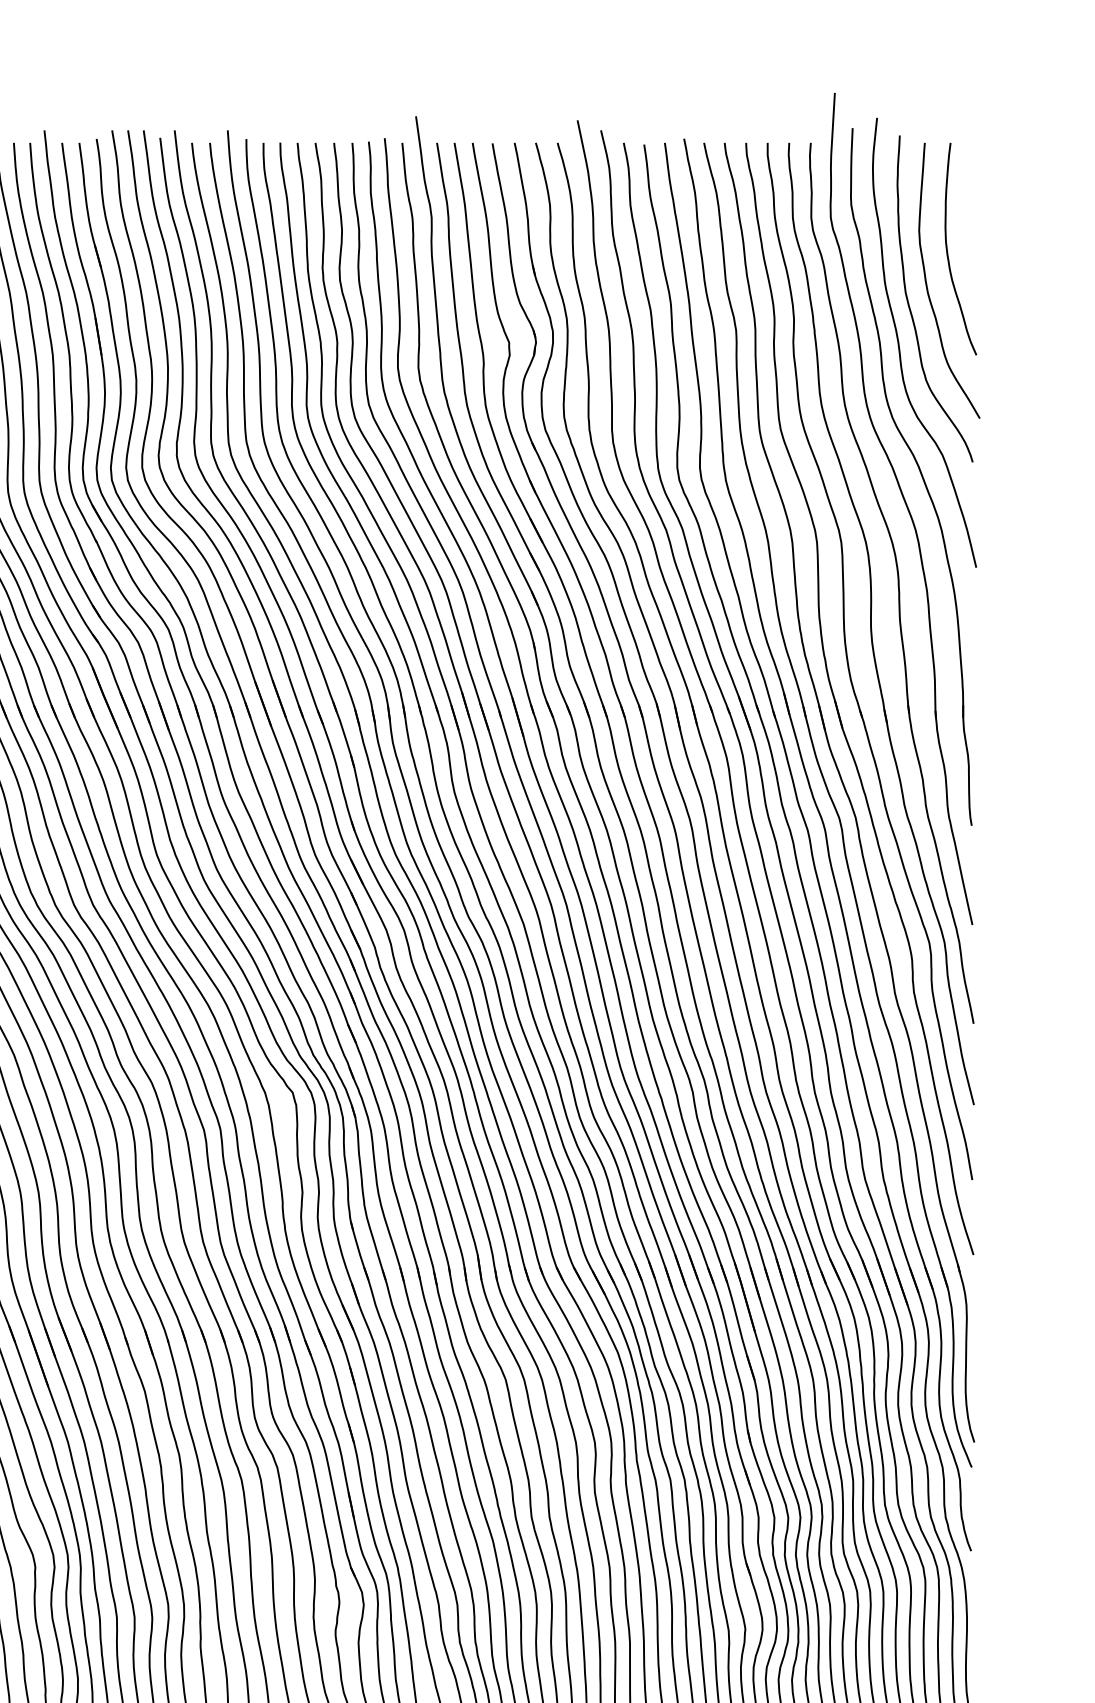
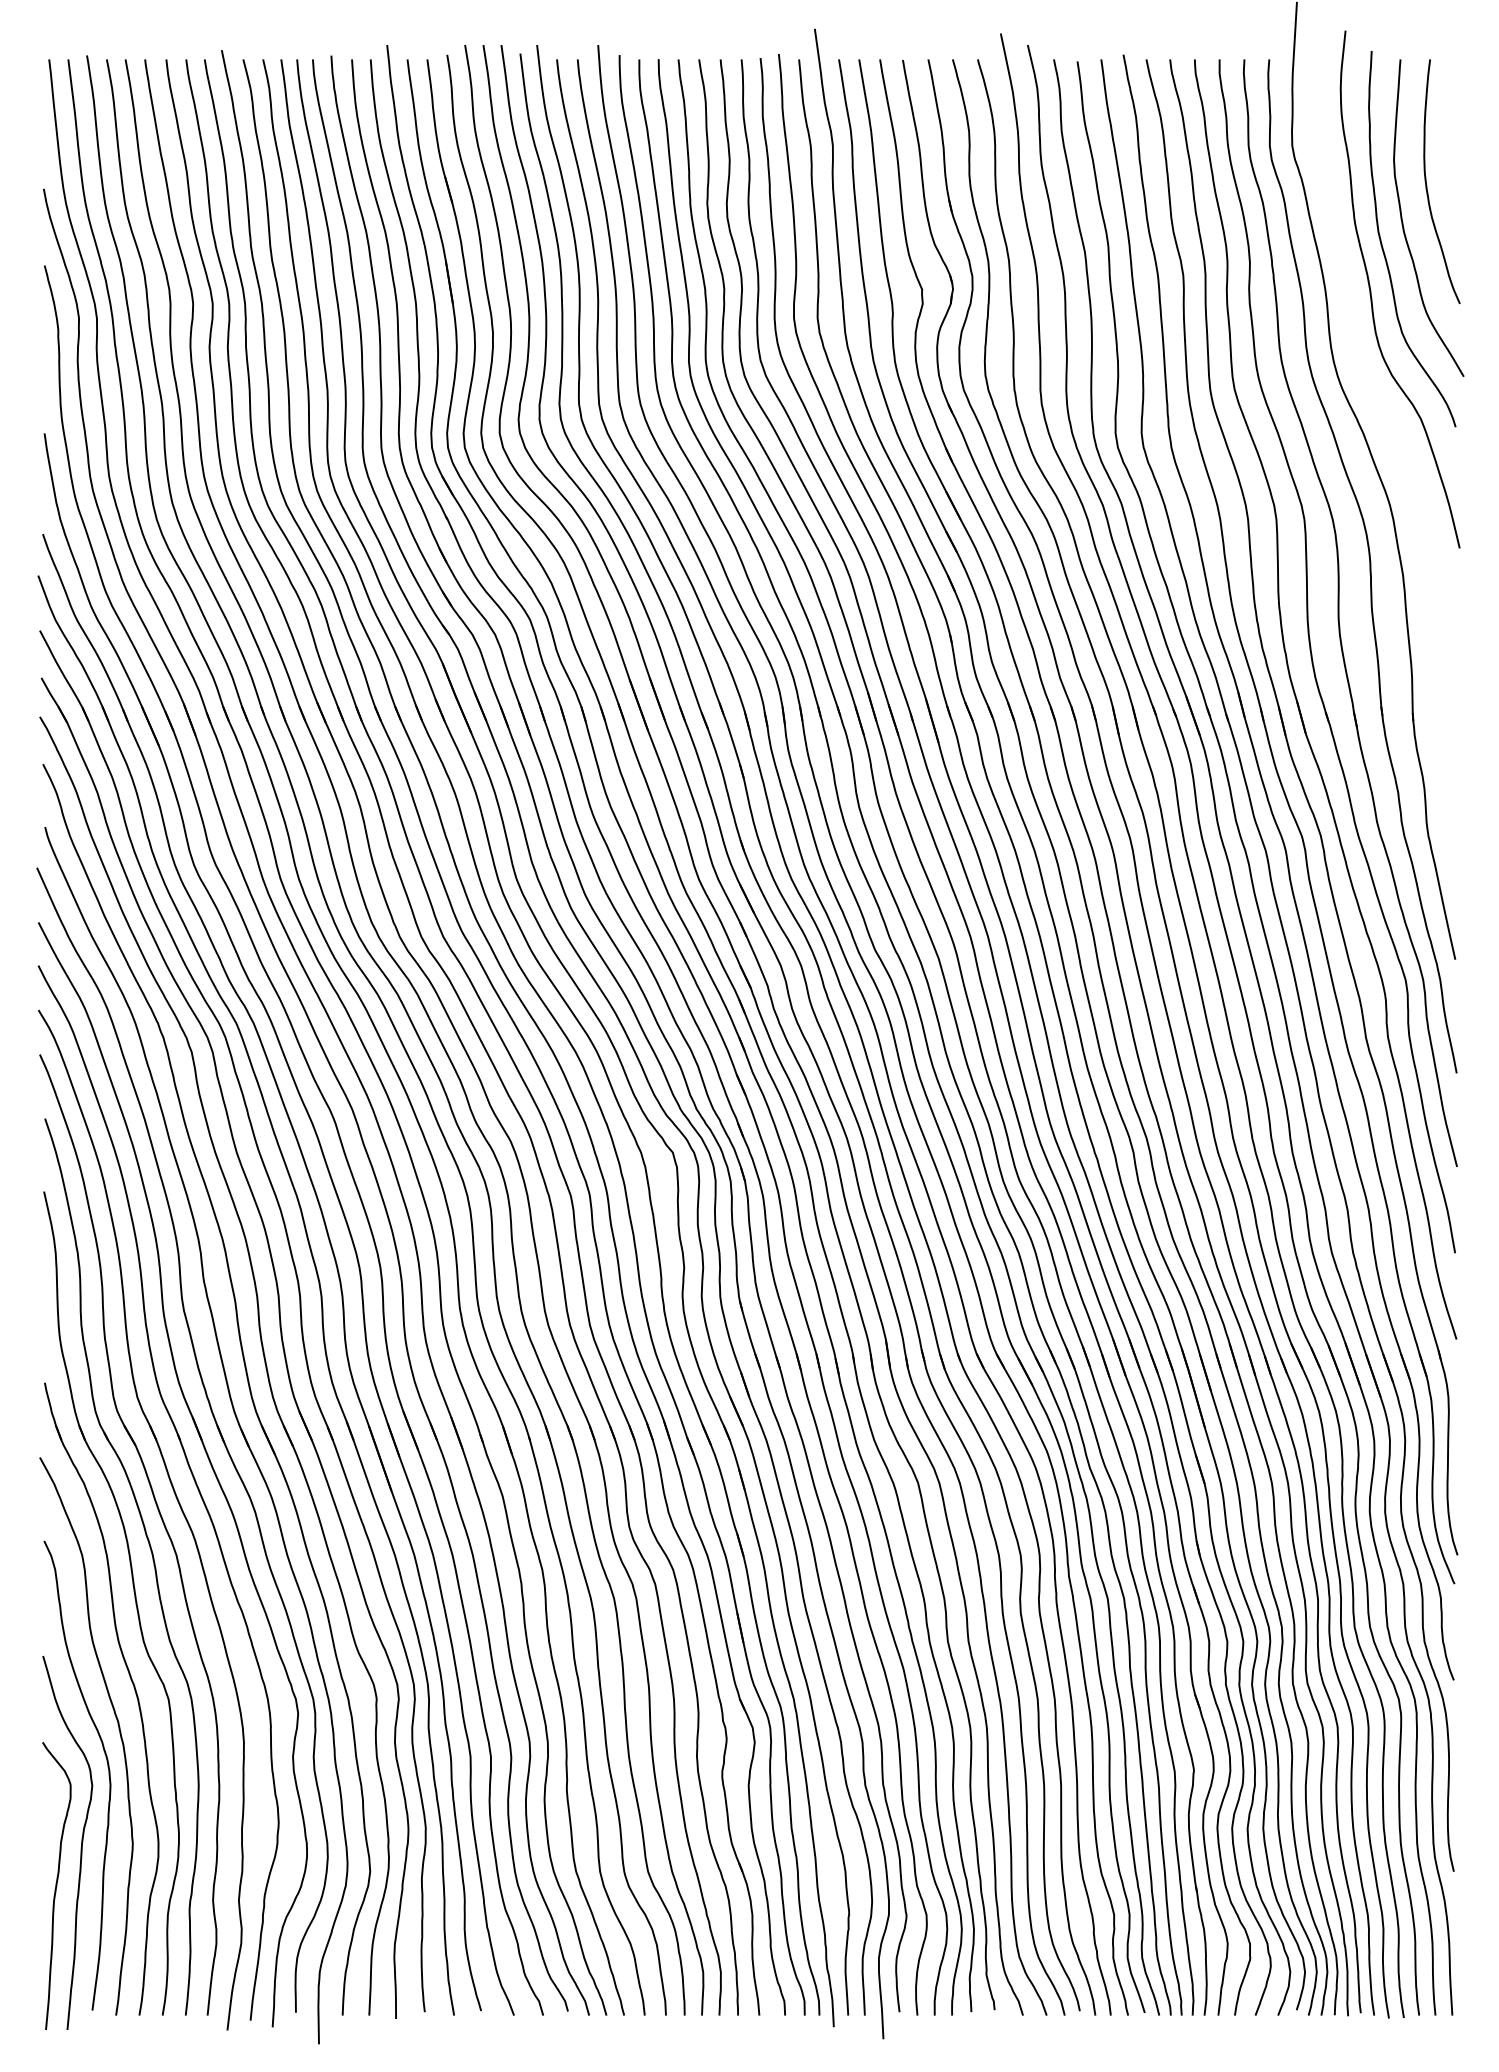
part: (919, 472) -> (1394, 438), removed

